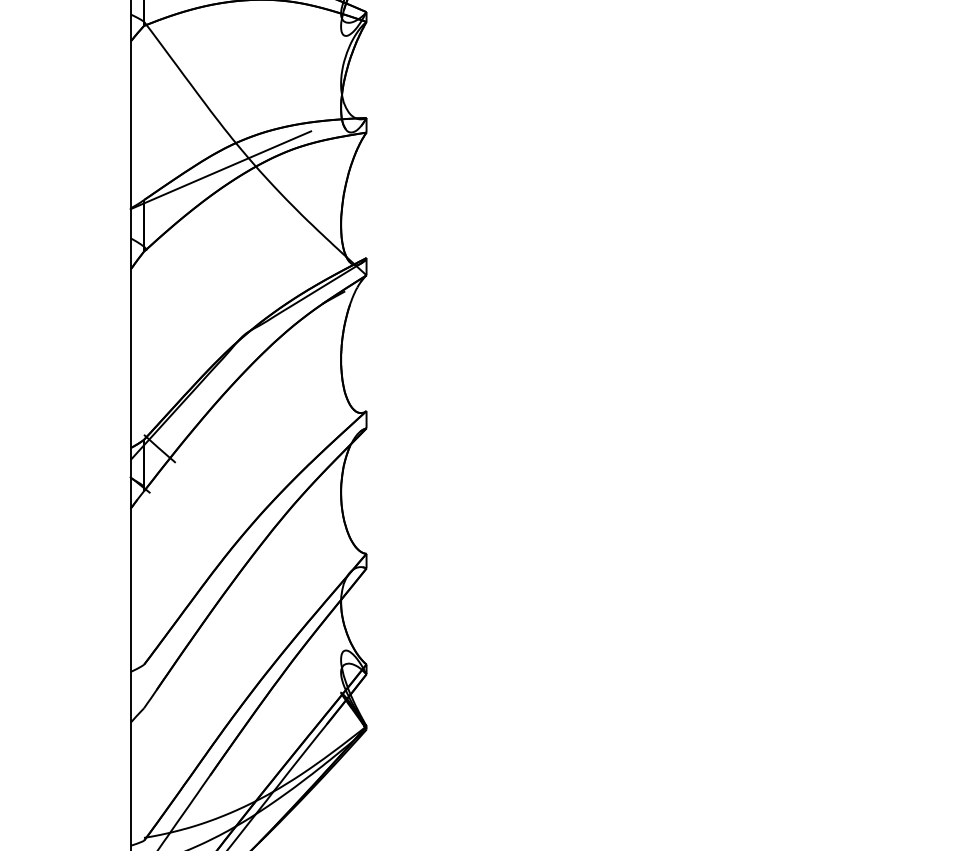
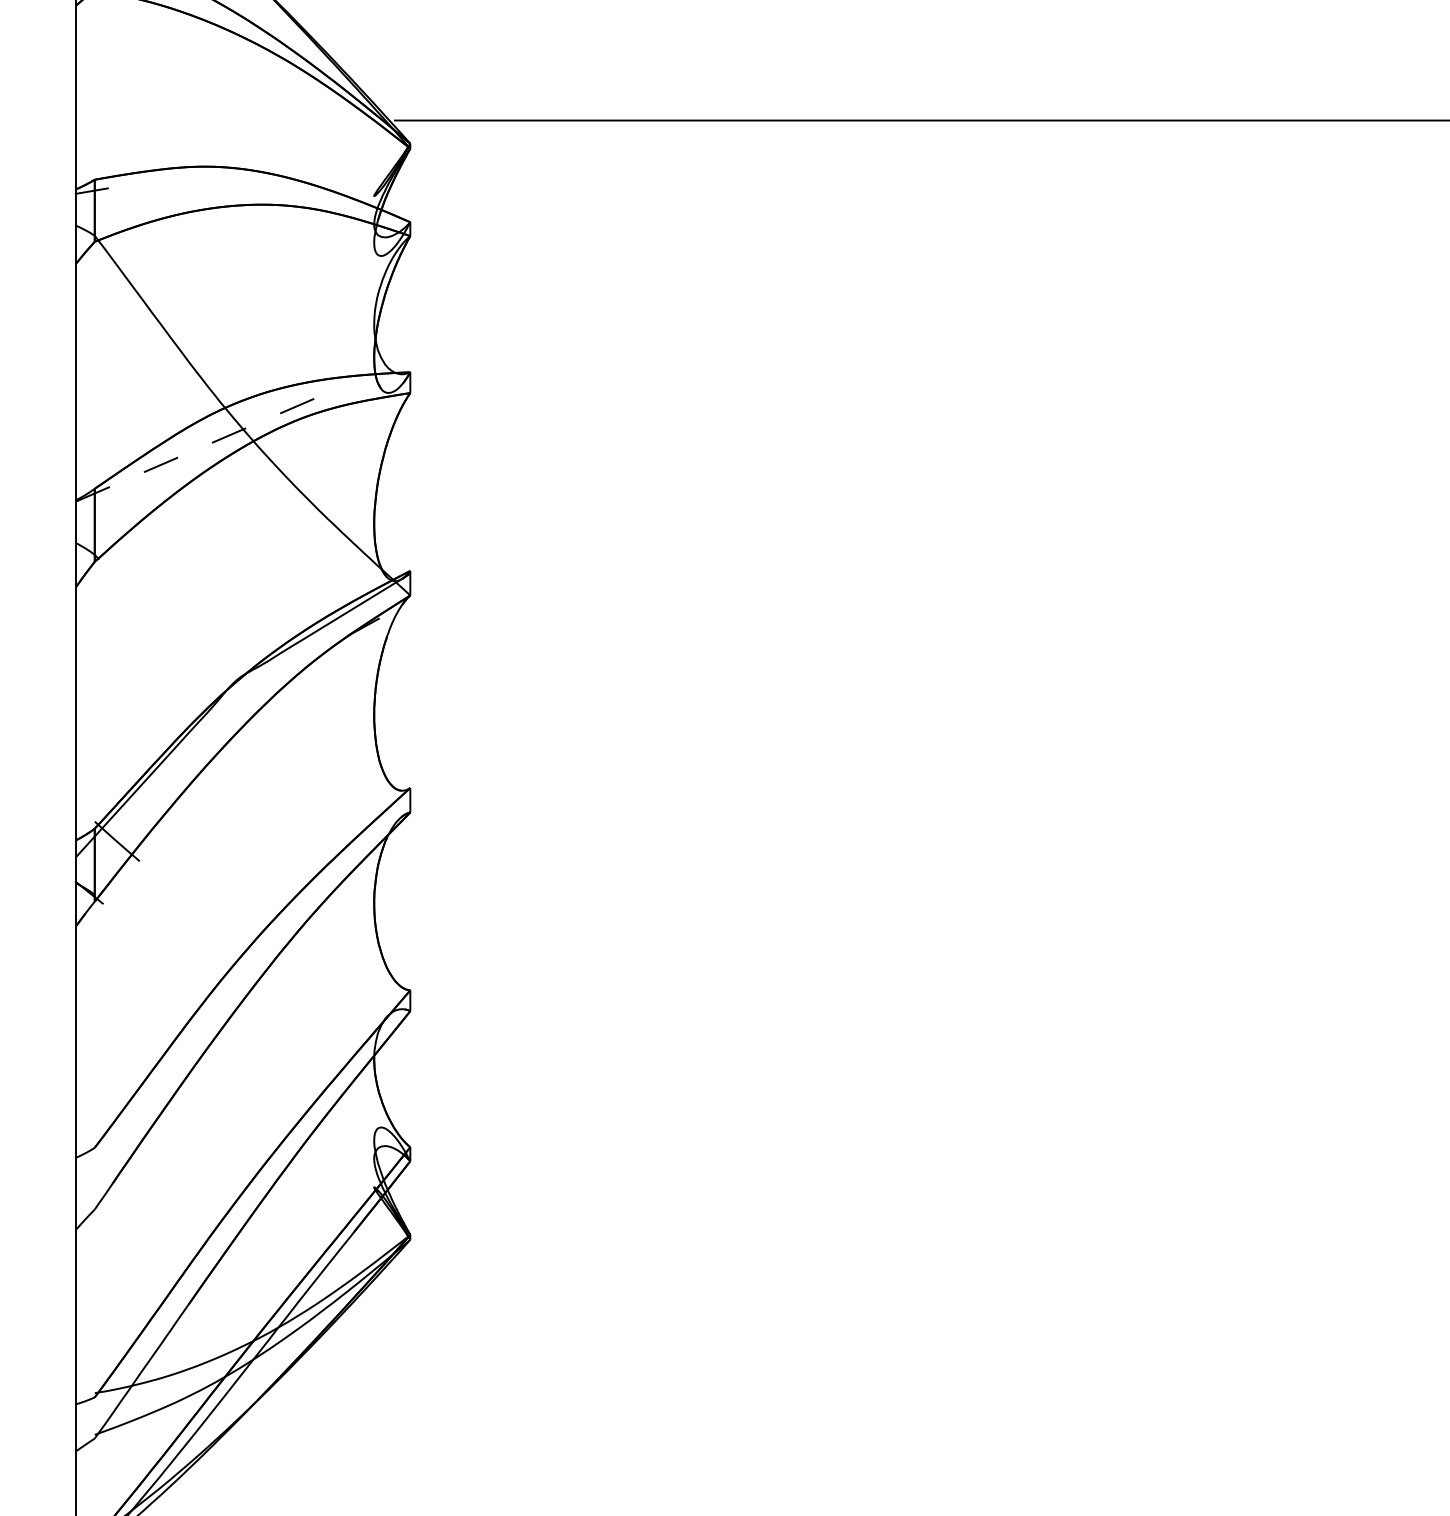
line: (221, 170) -> (204, 446), solid -> dashed

